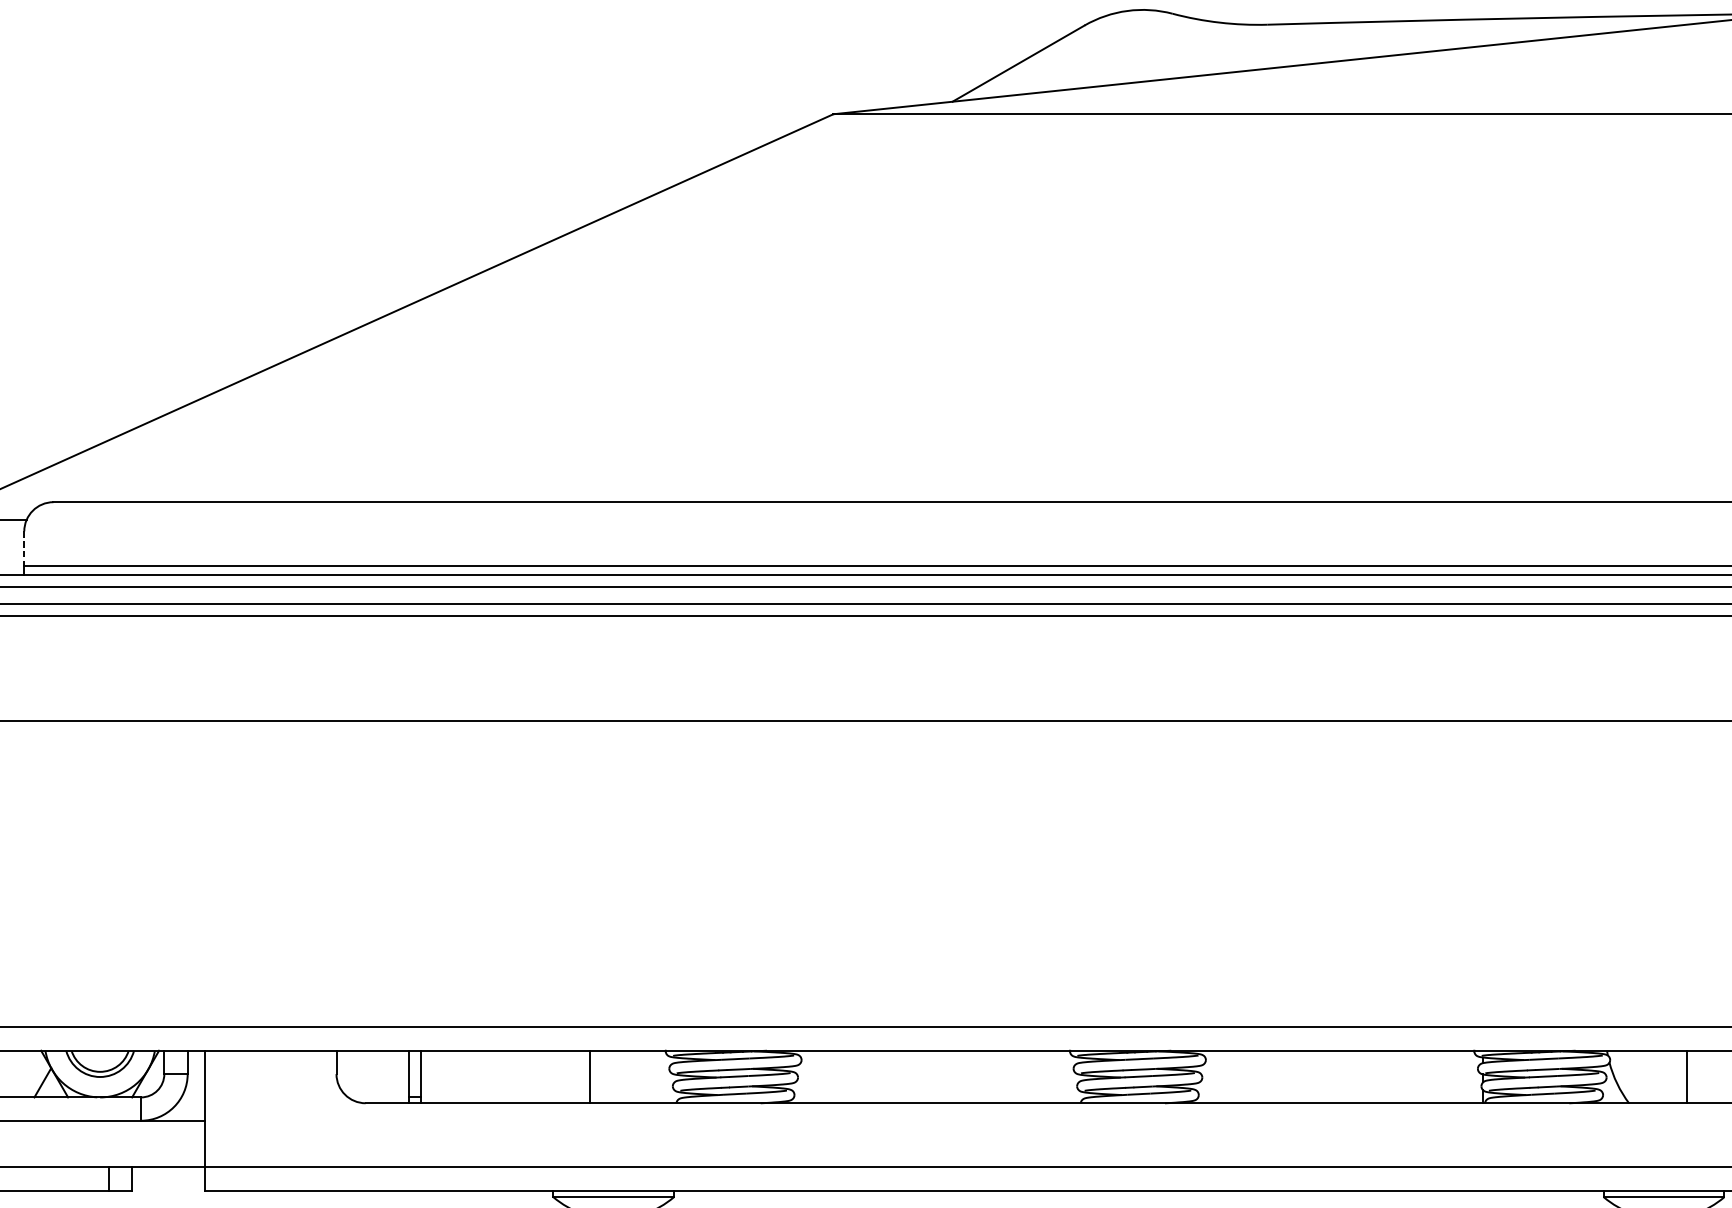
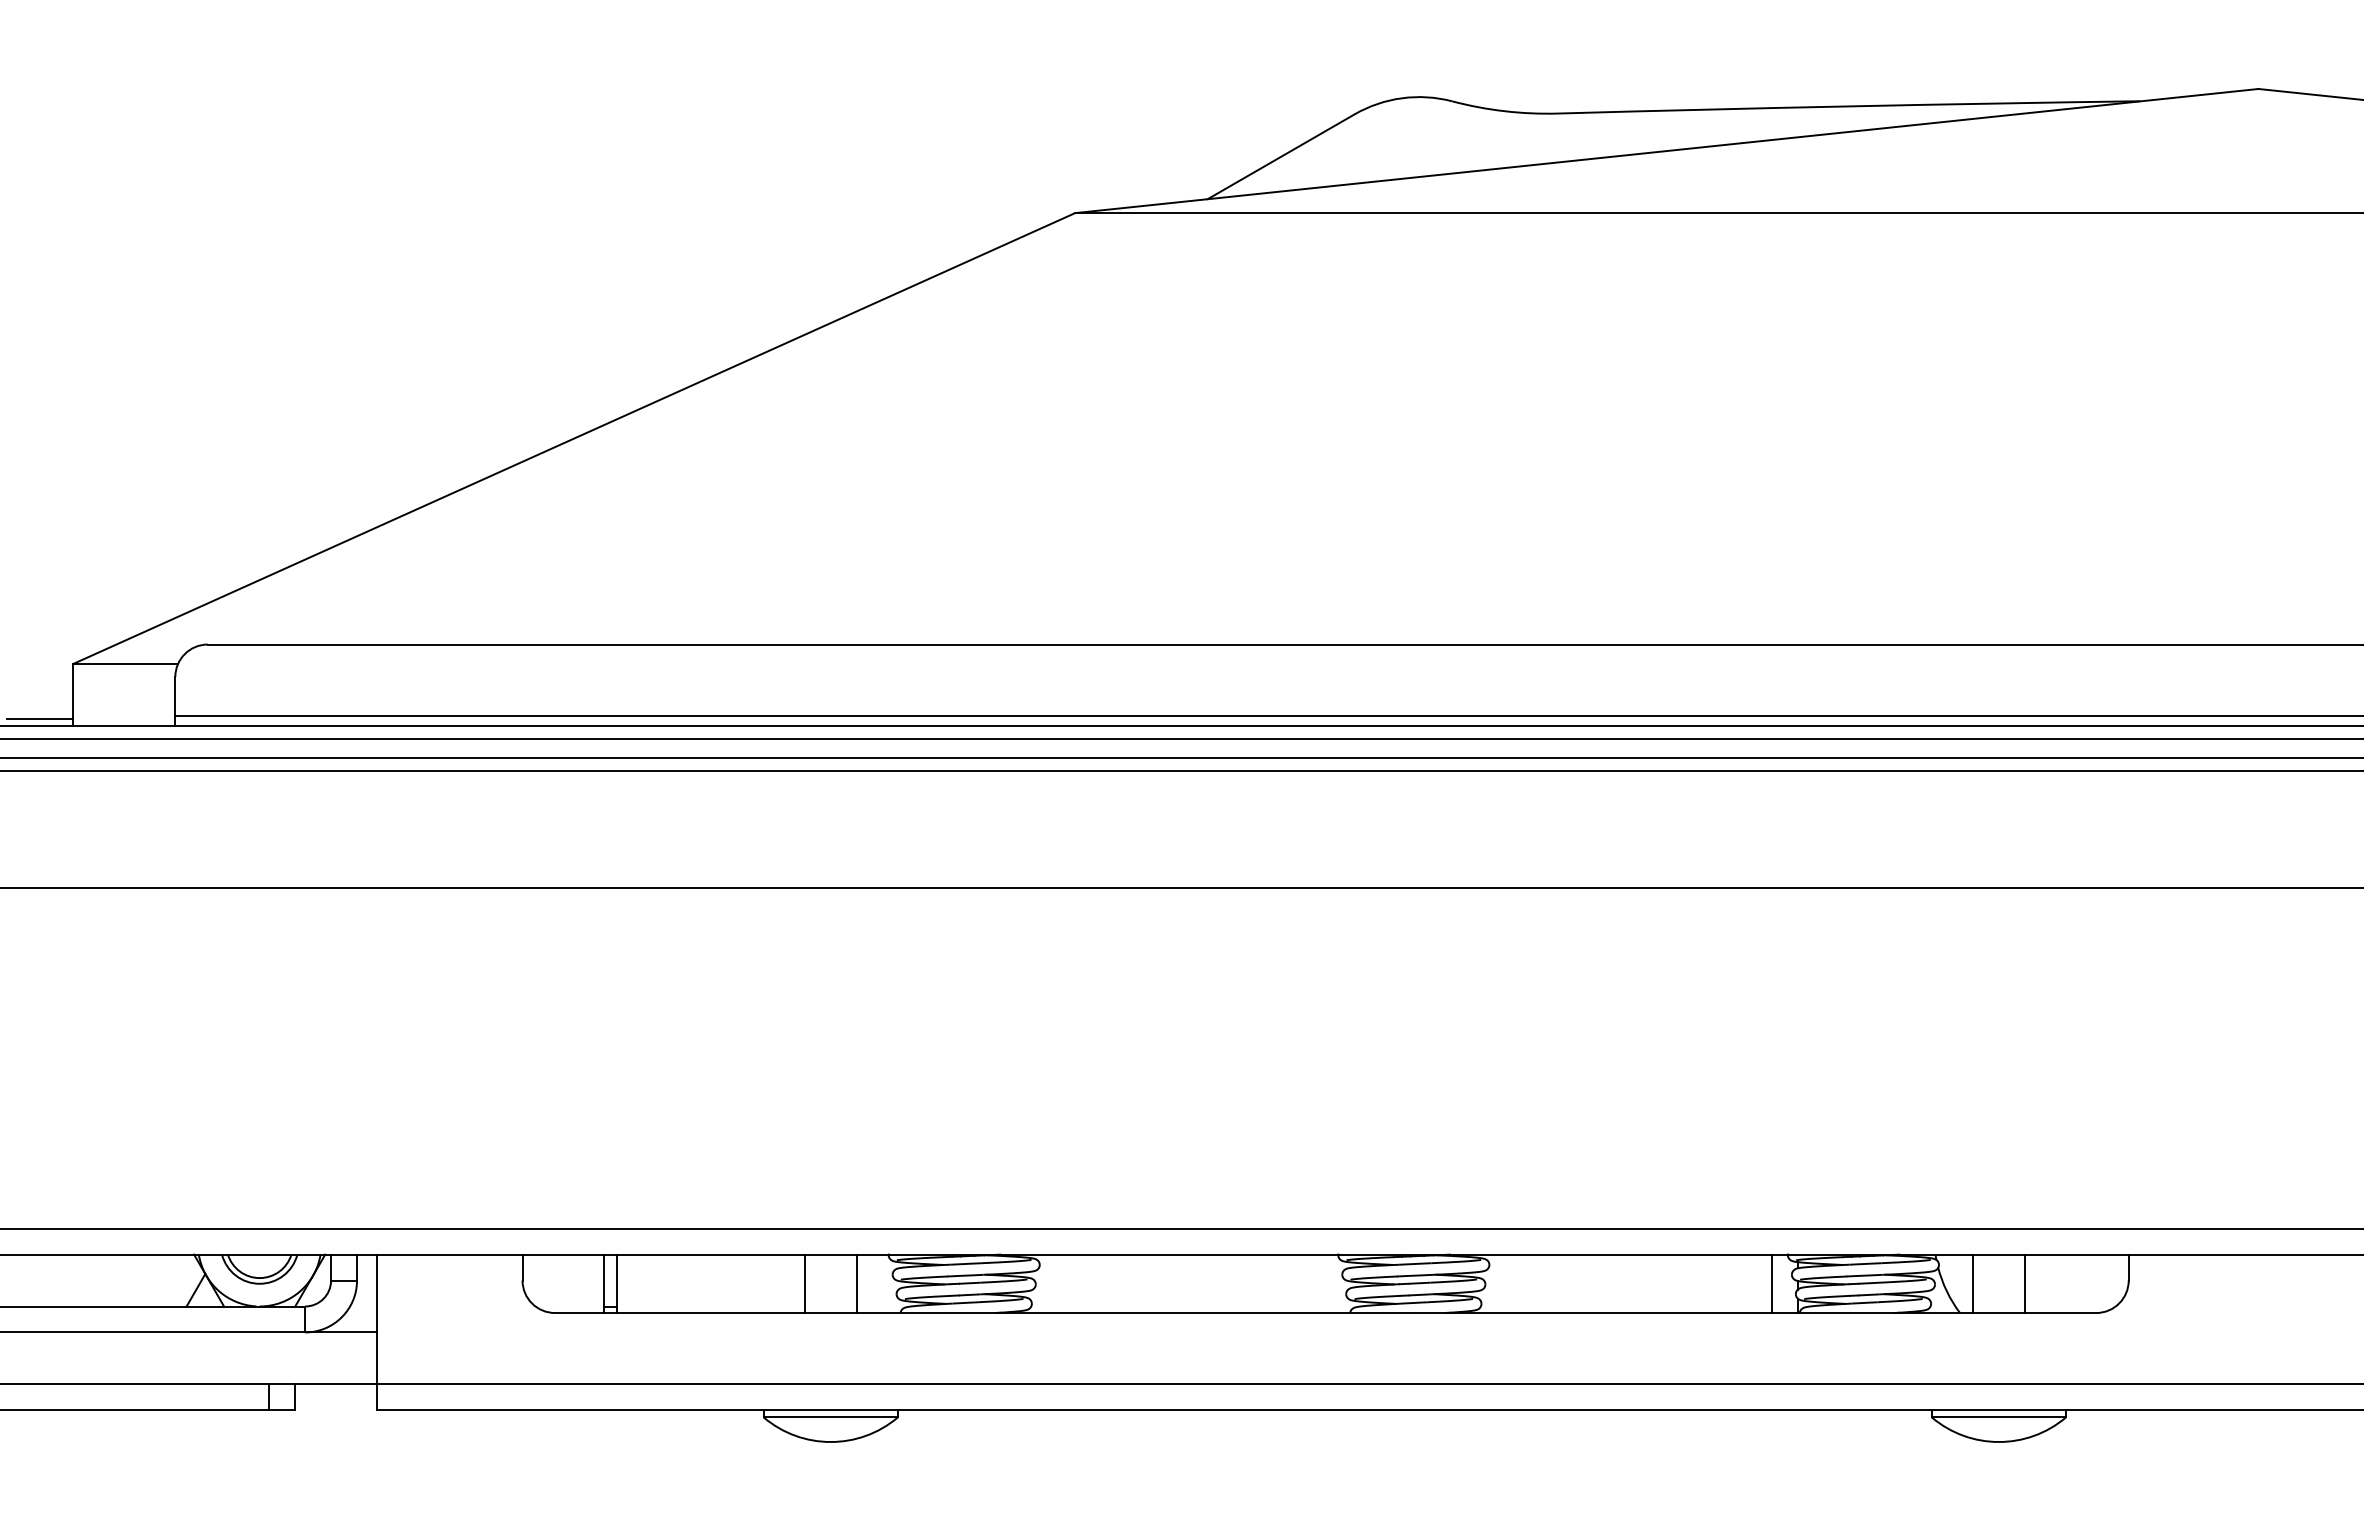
line: (24, 548) -> (175, 696), dashed -> solid
line: (636, 1076) -> (856, 1283), added
line: (1459, 1076) -> (1771, 1283), added
line: (1640, 1076) -> (1972, 1283), added

